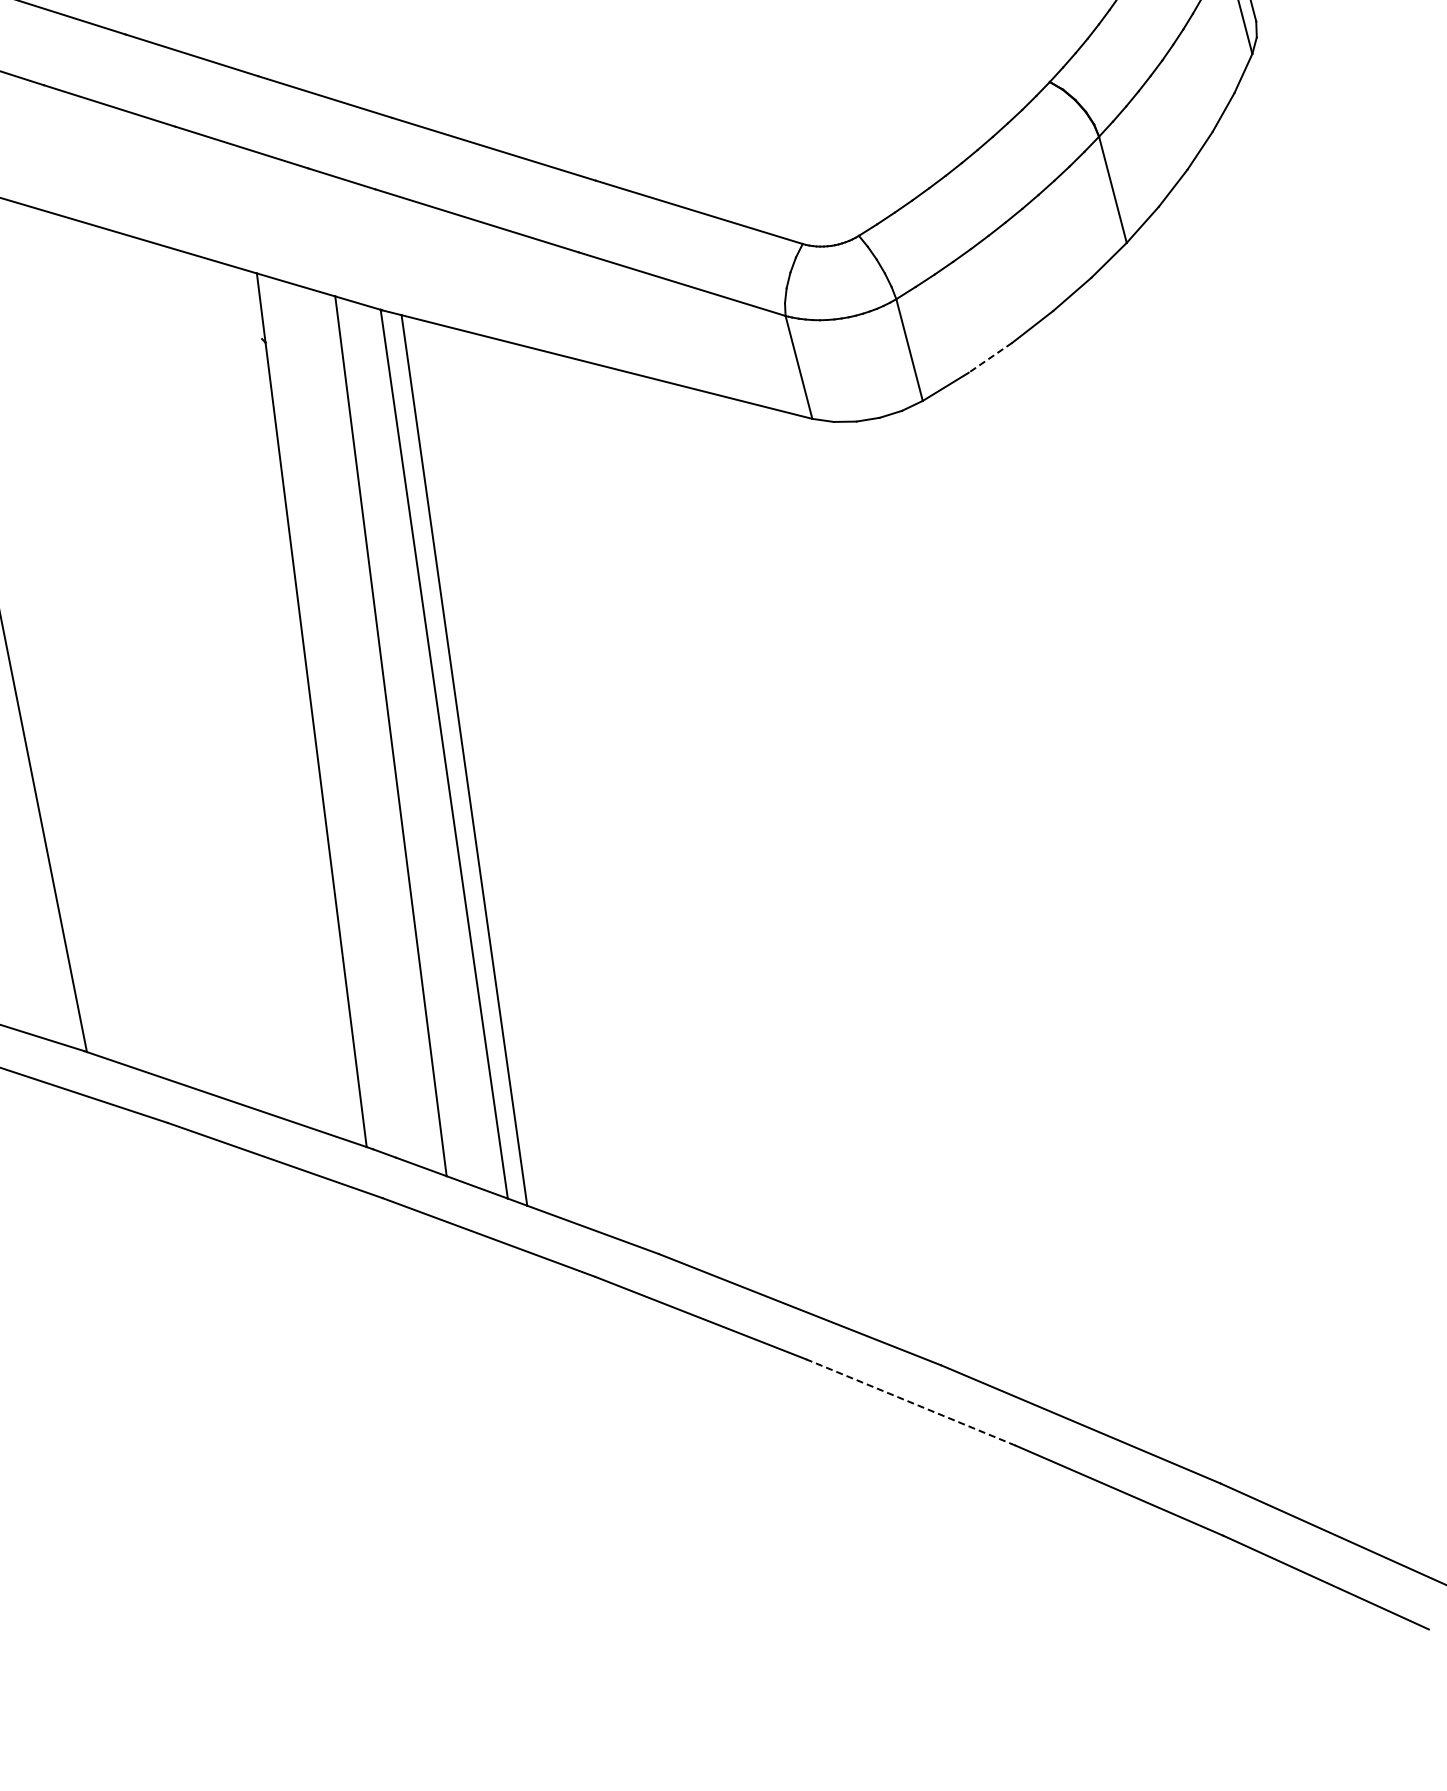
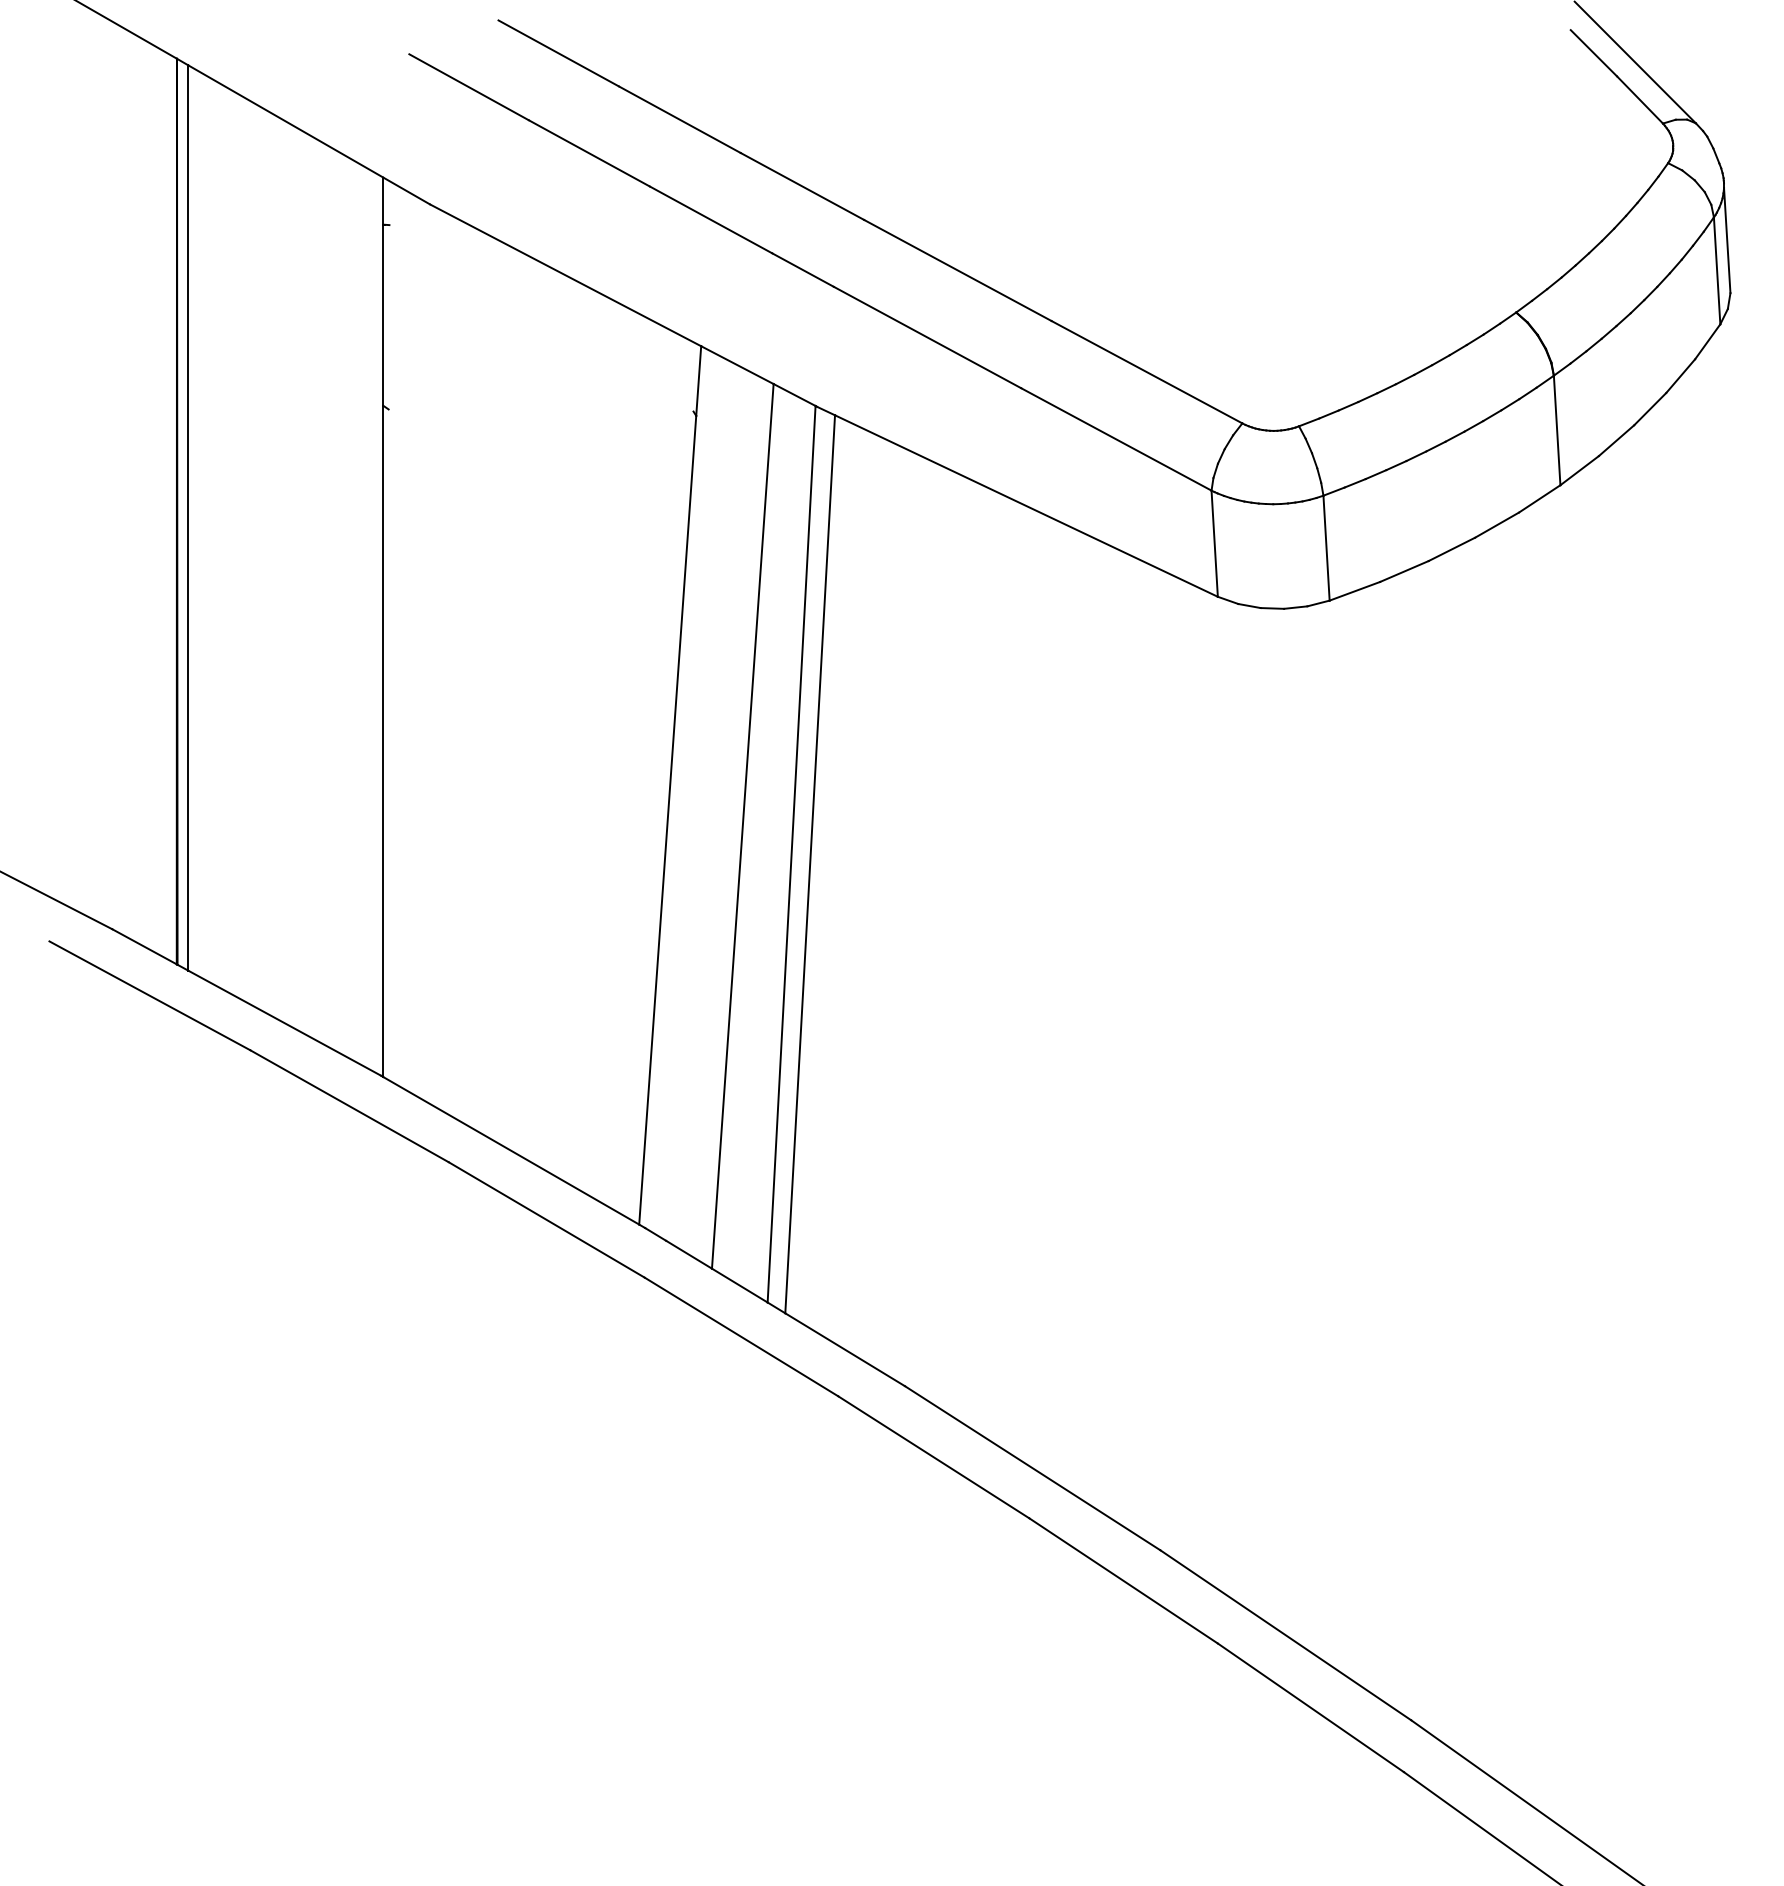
line: (989, 357) -> (1403, 571), dashed -> solid
line: (910, 1402) -> (1123, 1580), dashed -> solid

